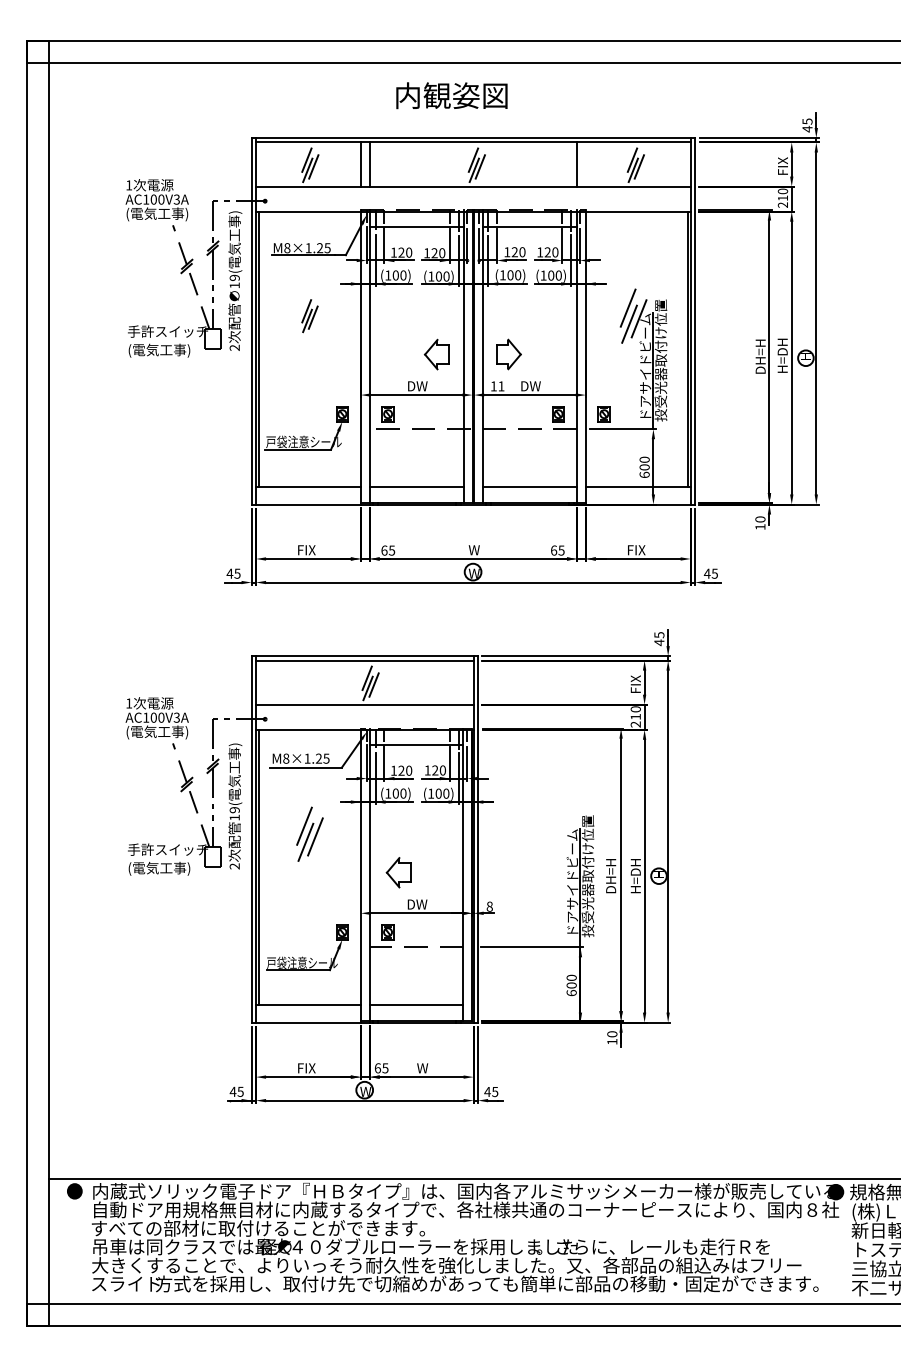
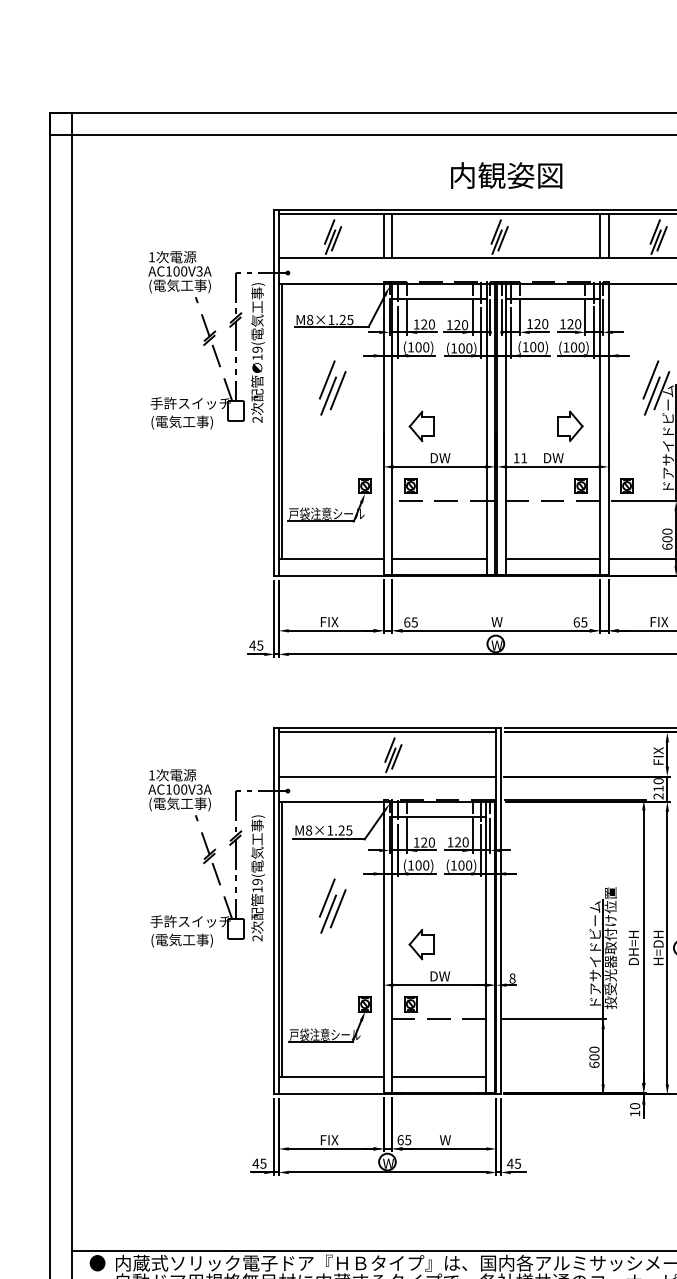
text: (451, 95) -> (506, 175), moved
line: (585, 164) -> (608, 236), added
part: (309, 315) -> (332, 387), size x1.67
part: (436, 354) -> (421, 426), moved
part: (508, 354) -> (570, 426), moved

